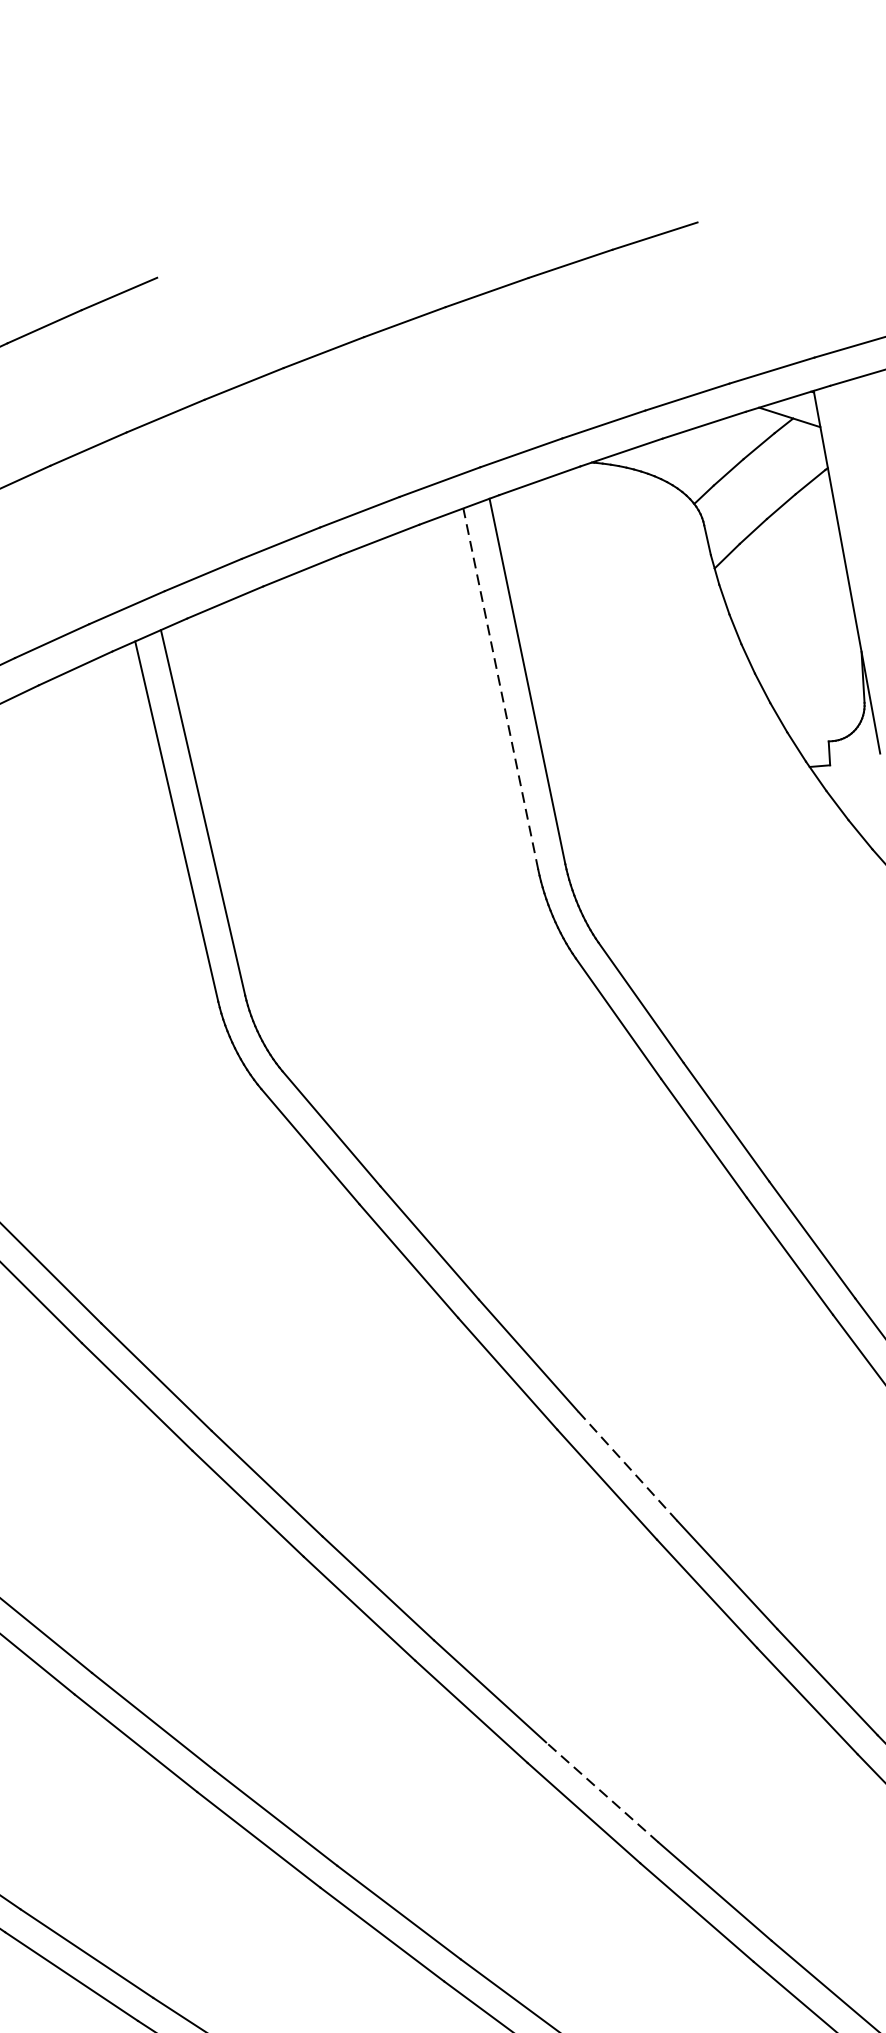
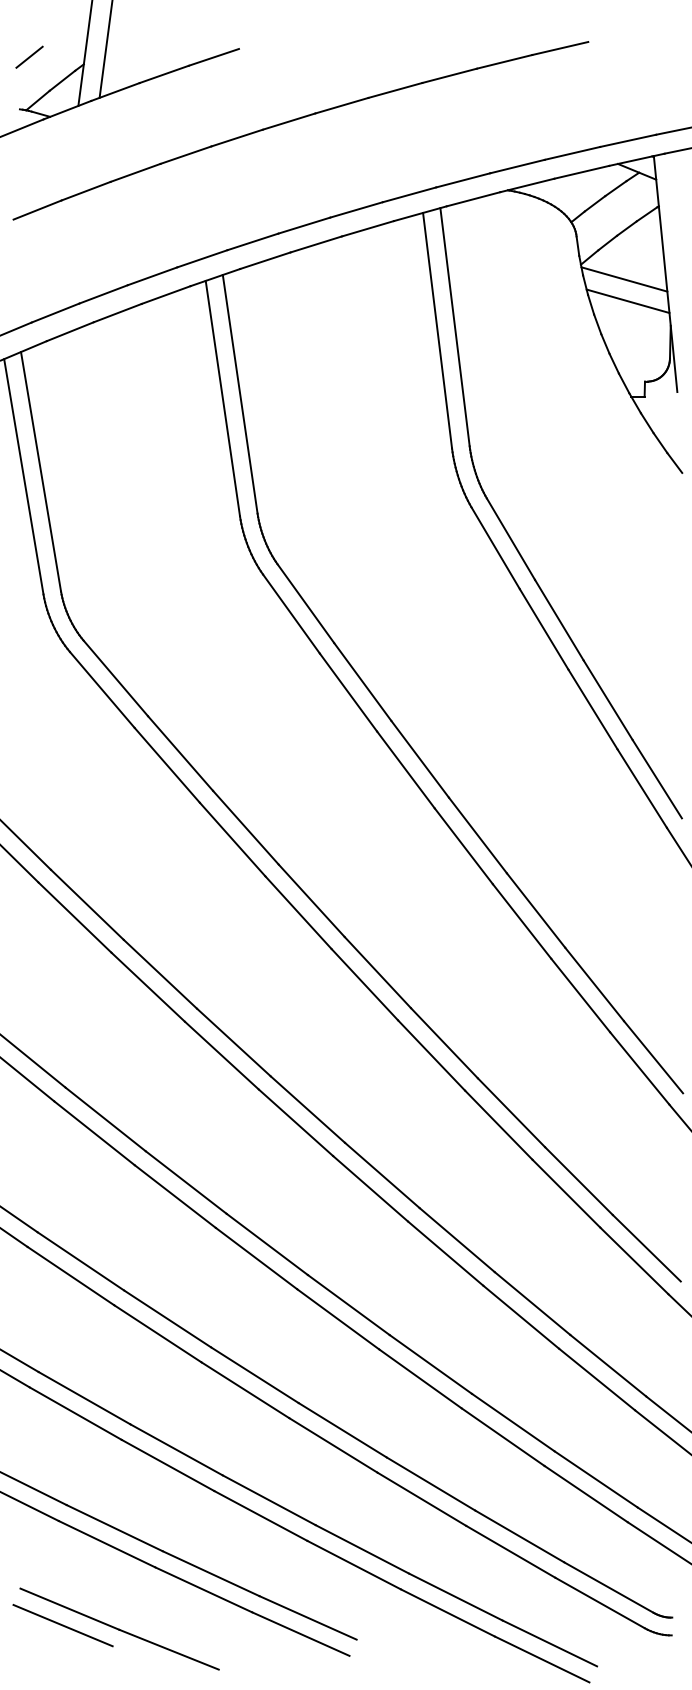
line: (783, 585) -> (624, 279), added
line: (791, 619) -> (627, 301), added
line: (500, 688) -> (437, 330), dashed -> solid
line: (627, 1466) -> (477, 835), dashed -> solid
line: (602, 1791) -> (444, 1042), dashed -> solid

